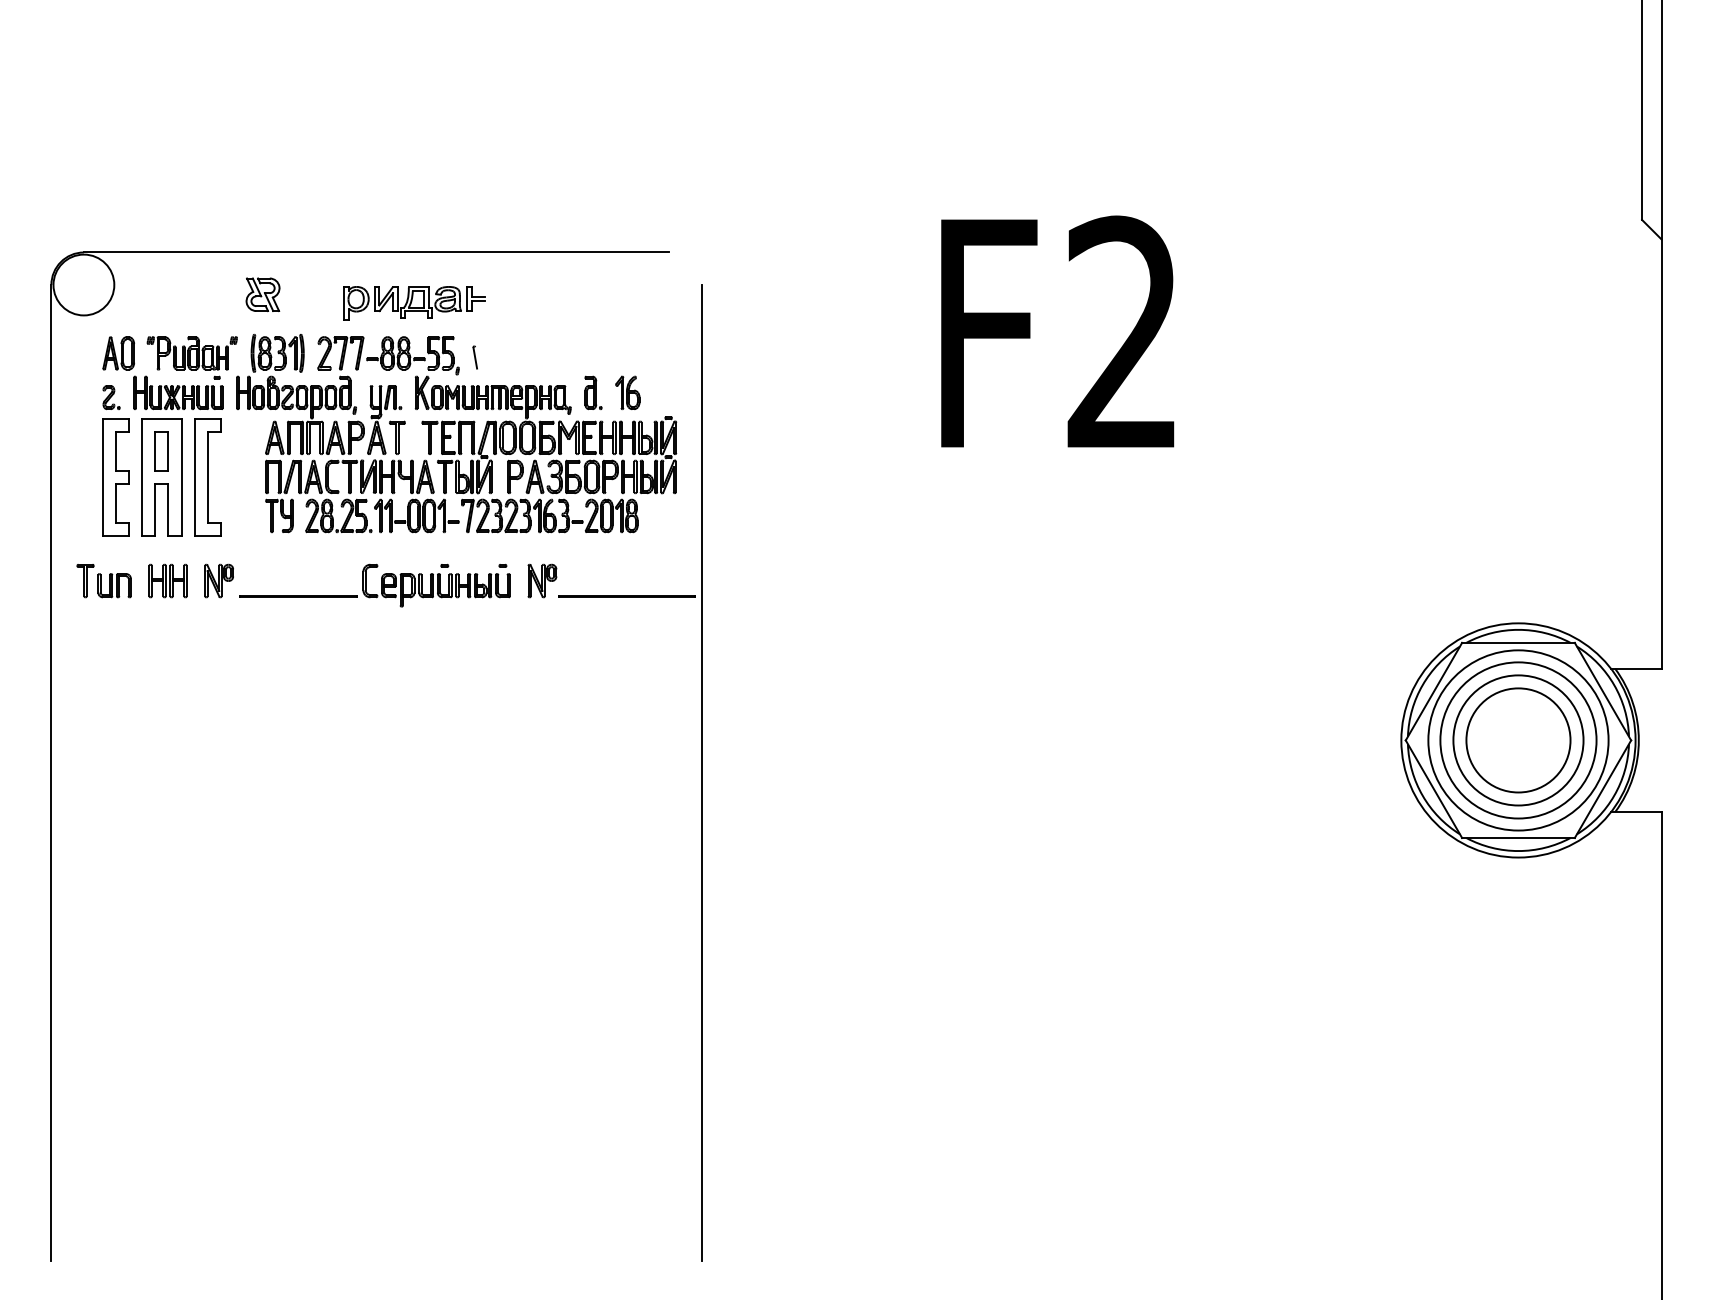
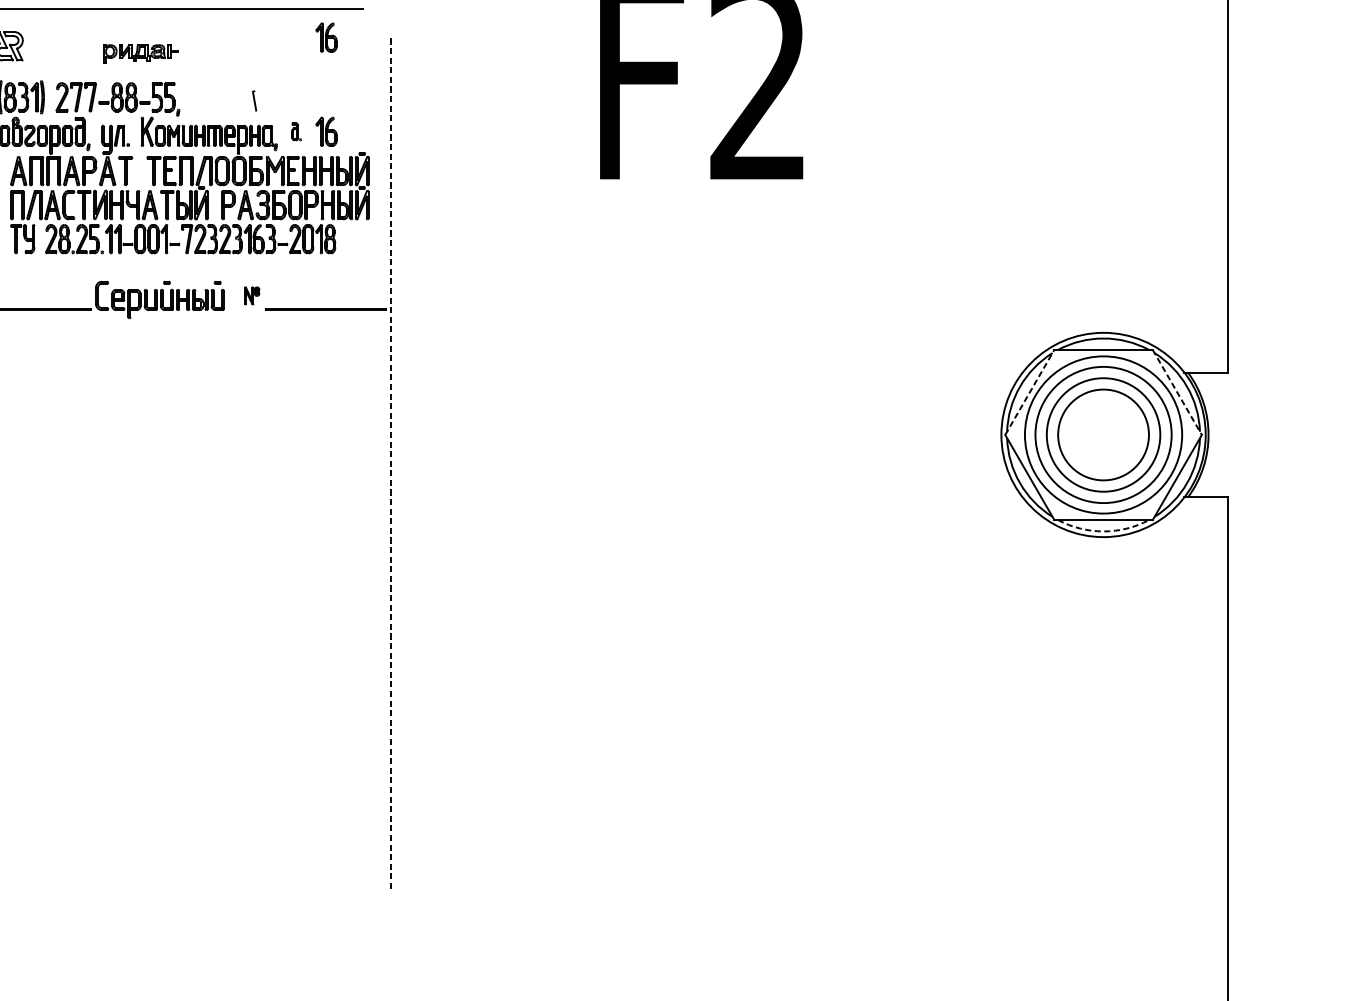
part: (627, 284) -> (326, 37), added
part: (414, 303) -> (140, 53), size x0.6
part: (474, 357) -> (253, 100), moved
part: (593, 392) -> (296, 131), size x0.6
part: (542, 580) -> (252, 295), size x0.6
line: (1434, 691) -> (1030, 392), solid -> dashed
line: (1603, 692) -> (1177, 393), solid -> dashed
line: (701, 772) -> (390, 462), solid -> dashed
arc: (1518, 851) -> (1103, 531), solid -> dashed

